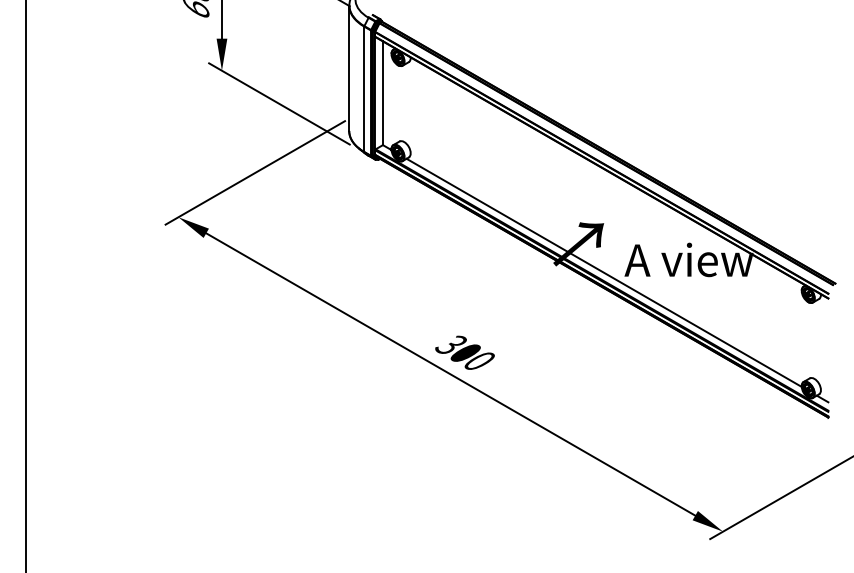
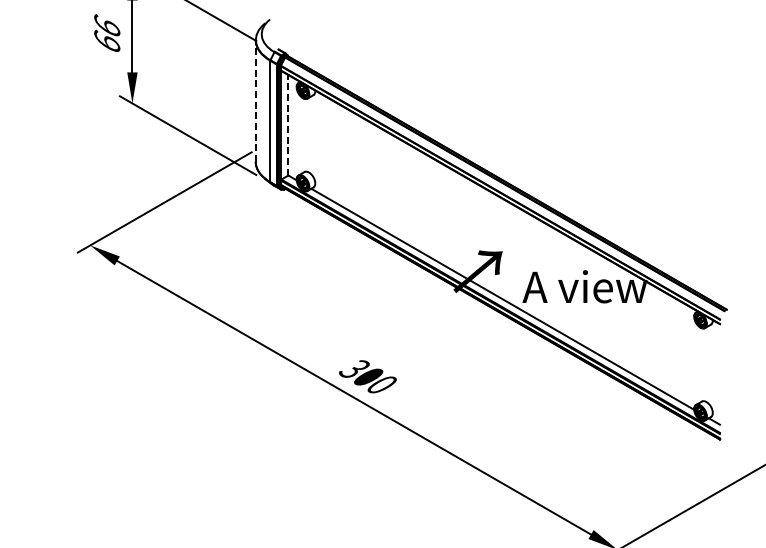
line: (349, 68) -> (256, 101), solid -> dashed
line: (382, 93) -> (287, 125), solid -> dashed

